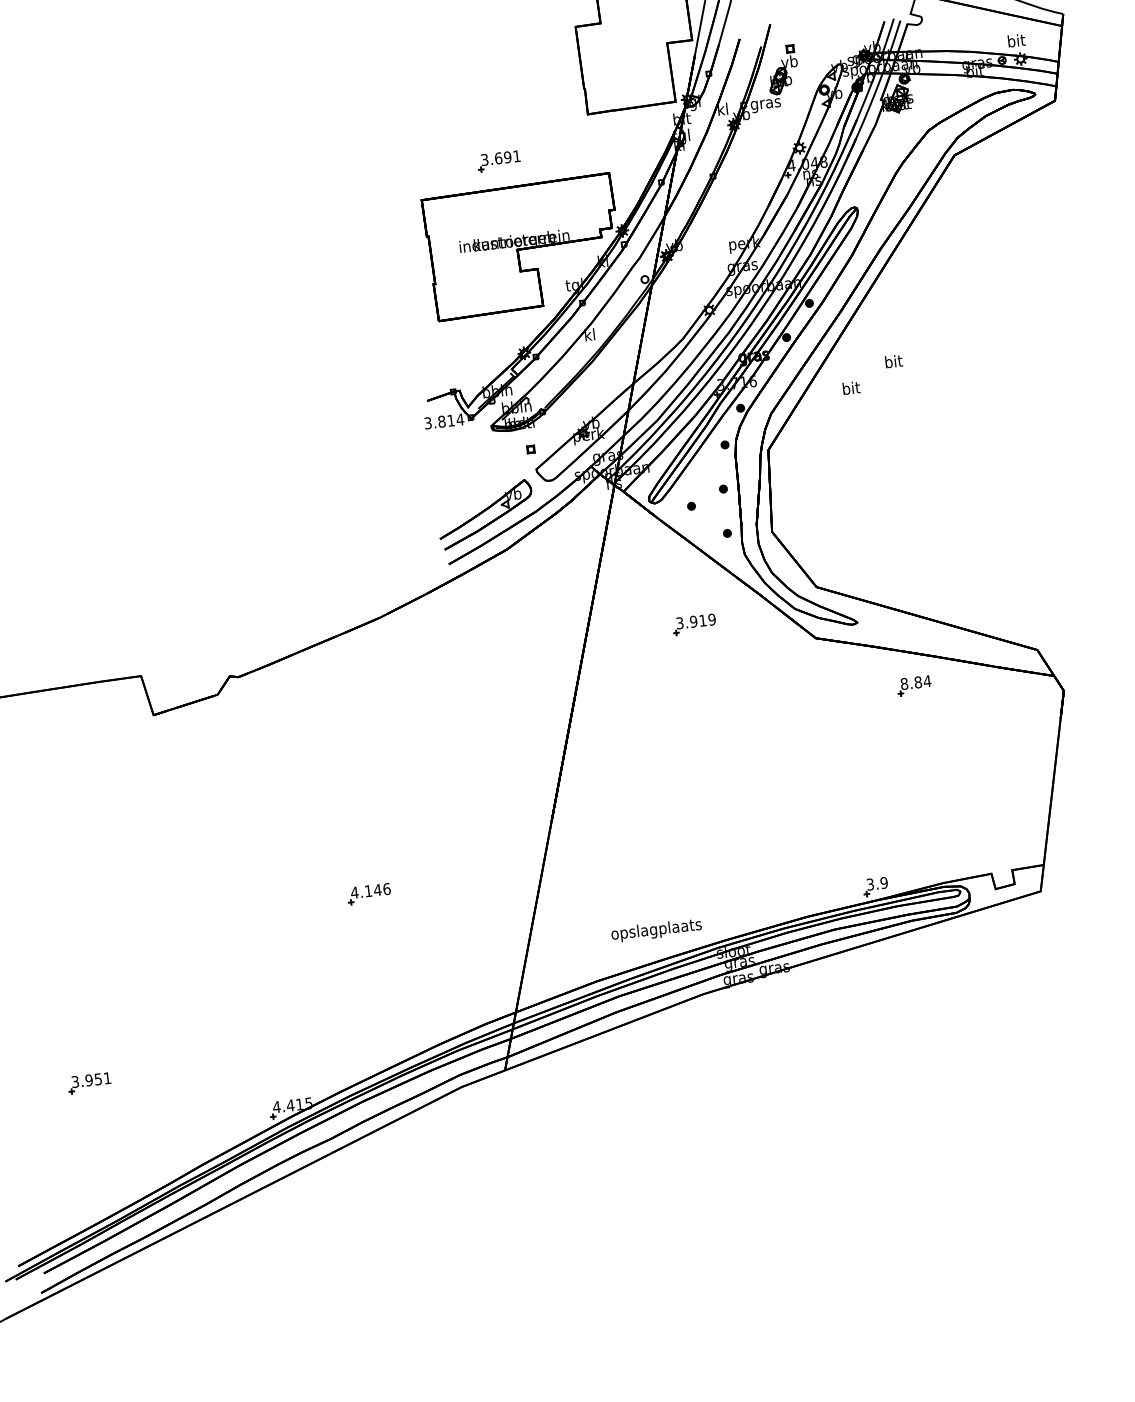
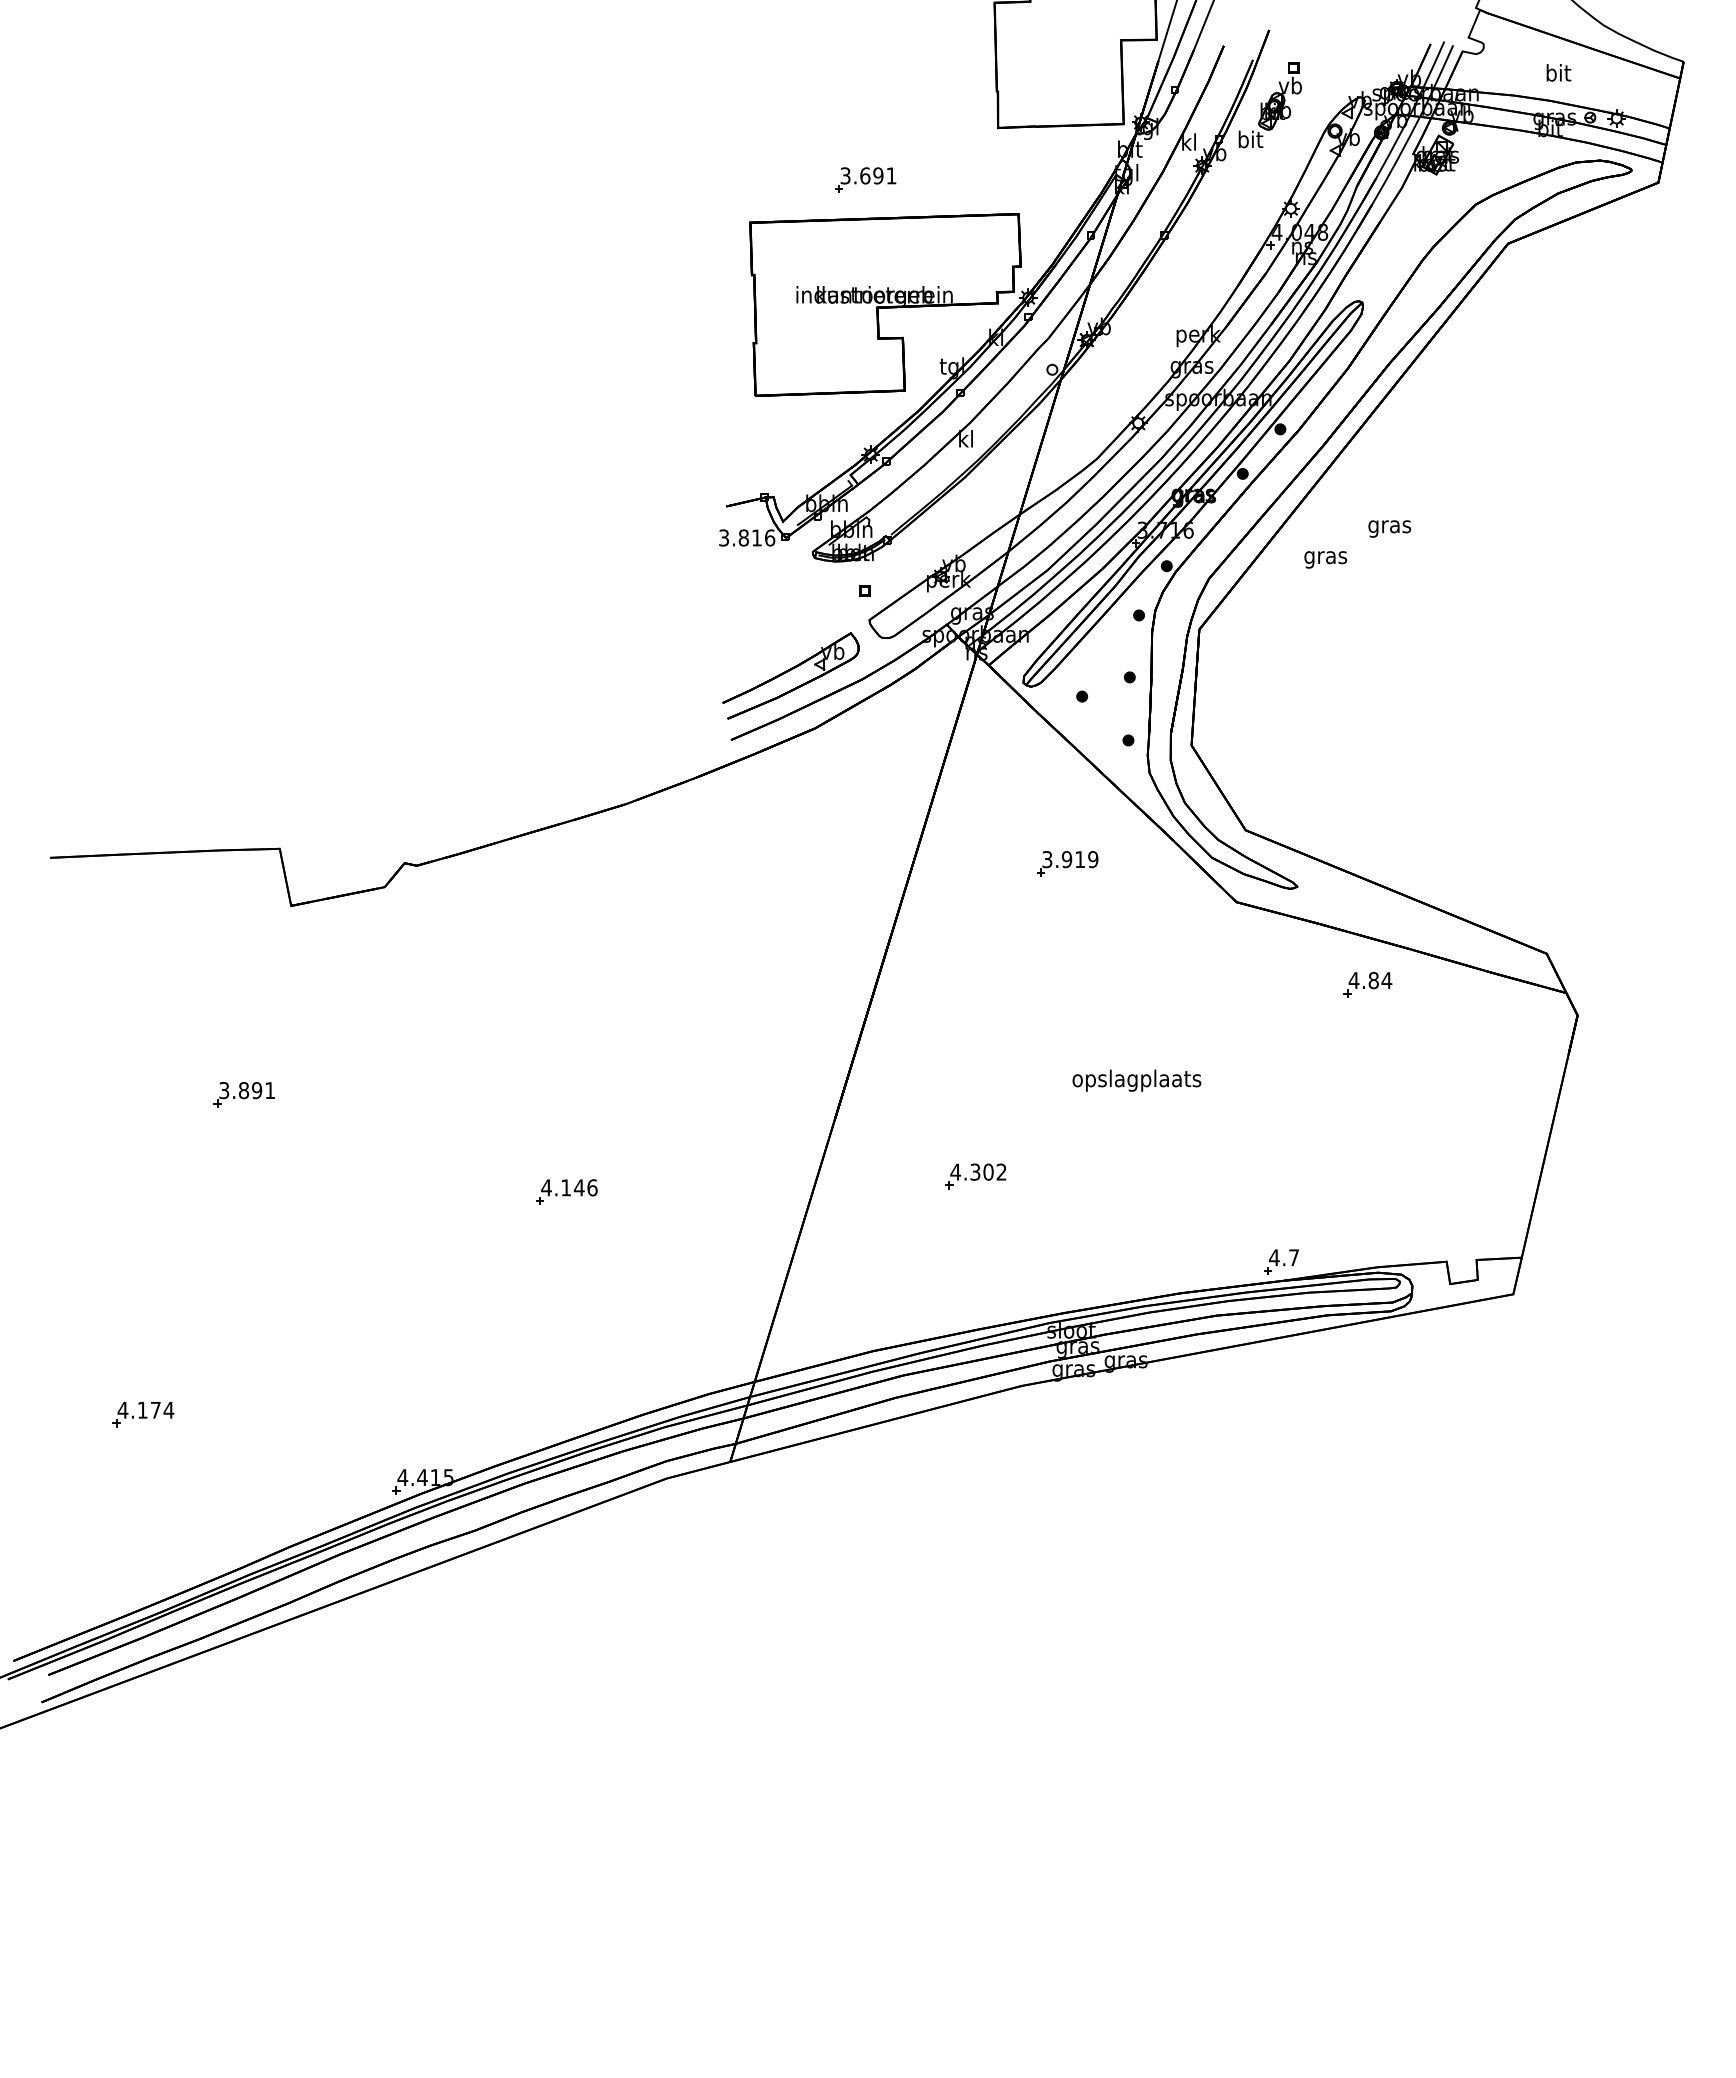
text: (1016, 40) -> (1558, 72), moved
text: (765, 103) -> (1250, 141), gras -> bit
text: (893, 362) -> (1389, 526), bit -> gras
text: (851, 389) -> (1325, 557), bit -> gras
text: (459, 419) -> (769, 537), 3.814 -> 3.816
text: (904, 683) -> (1353, 980), 8.84 -> 4.84
part: (135, 851) -> (243, 1094), added
part: (654, 851) -> (975, 1176), added
text: (877, 883) -> (1284, 1257), 3.9 -> 4.7
text: (656, 930) -> (1136, 1080), moved
text: (91, 1079) -> (145, 1409), 3.951 -> 4.174

